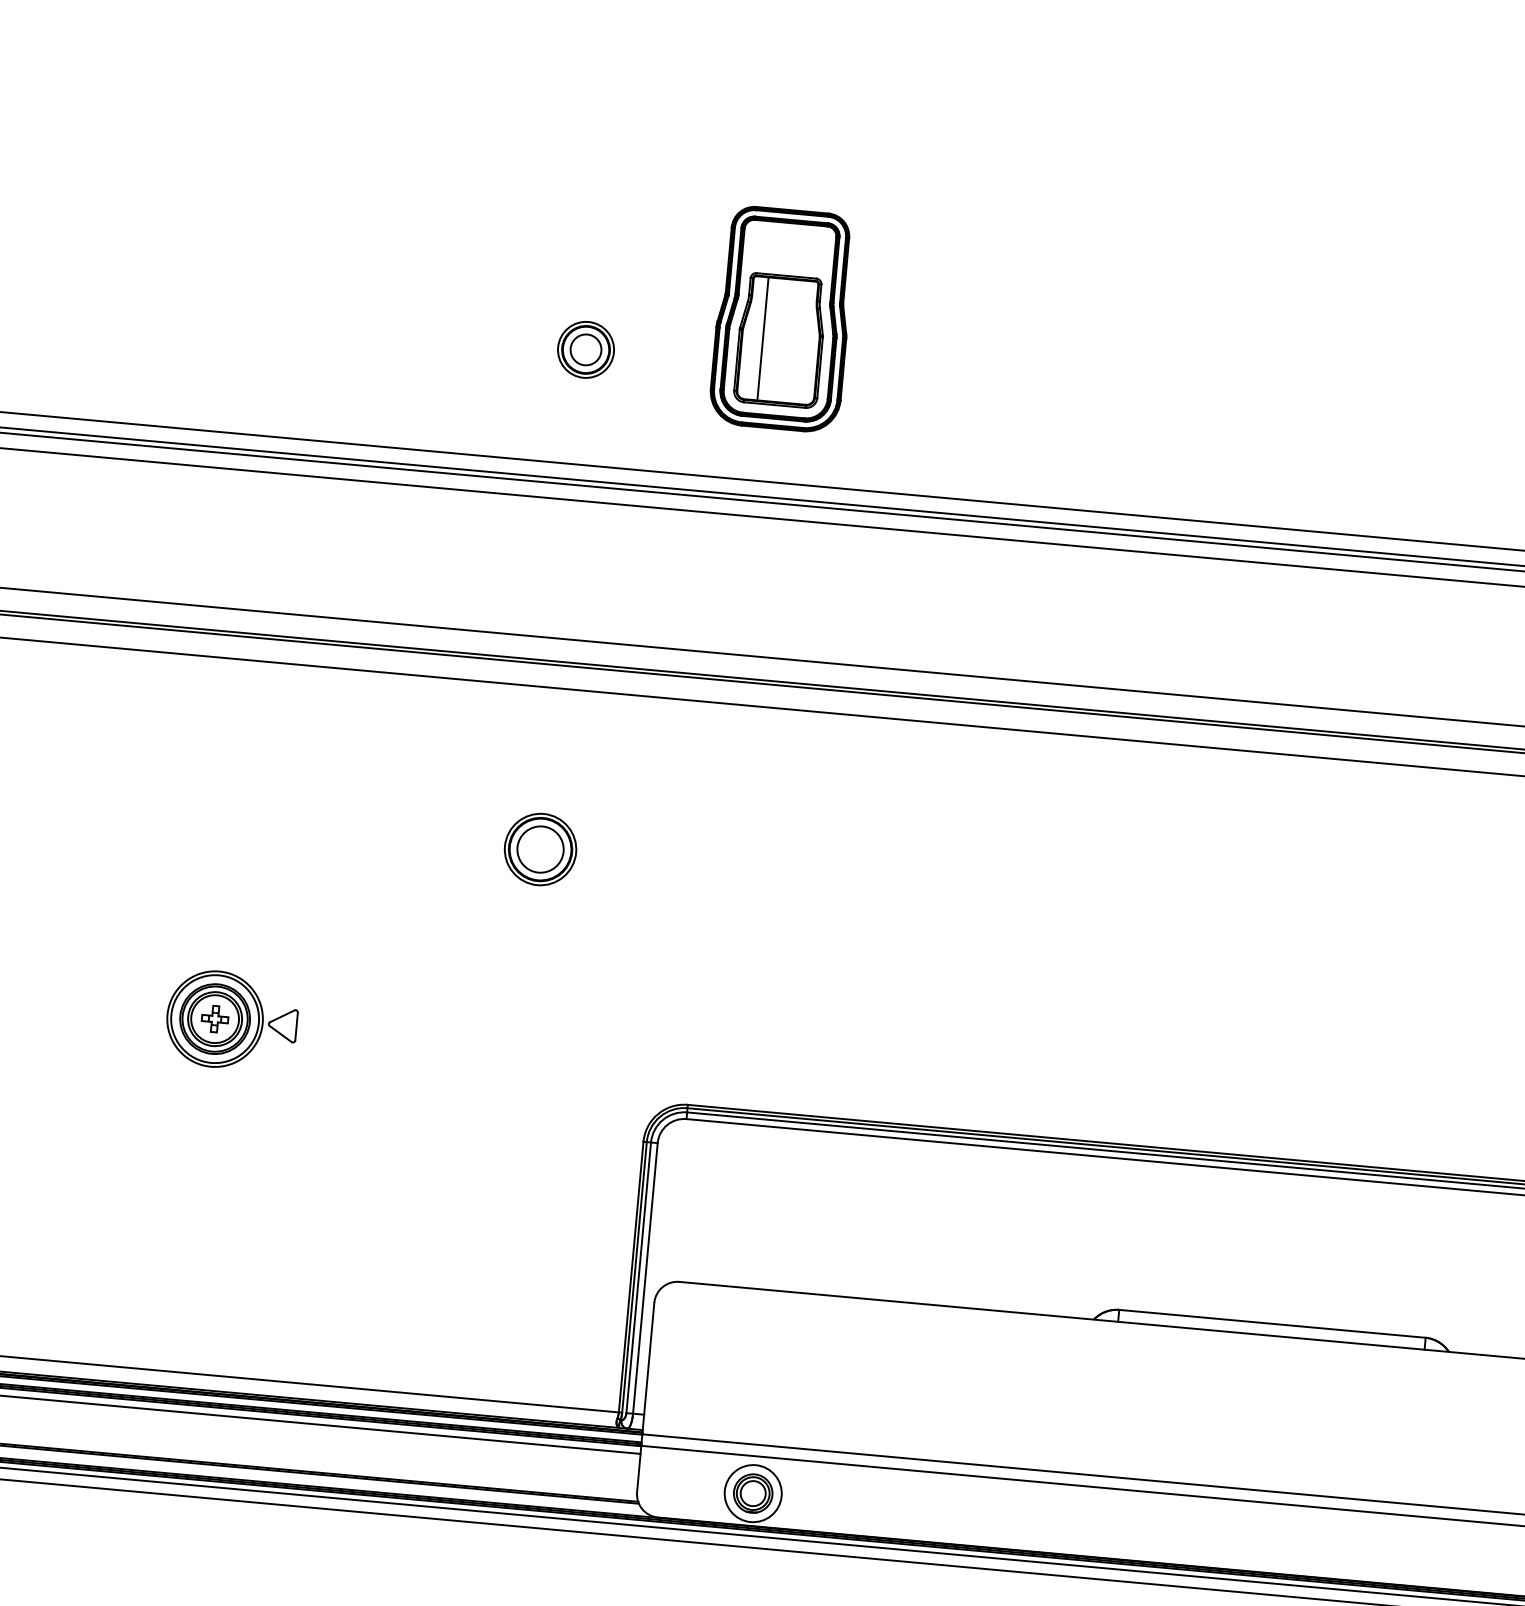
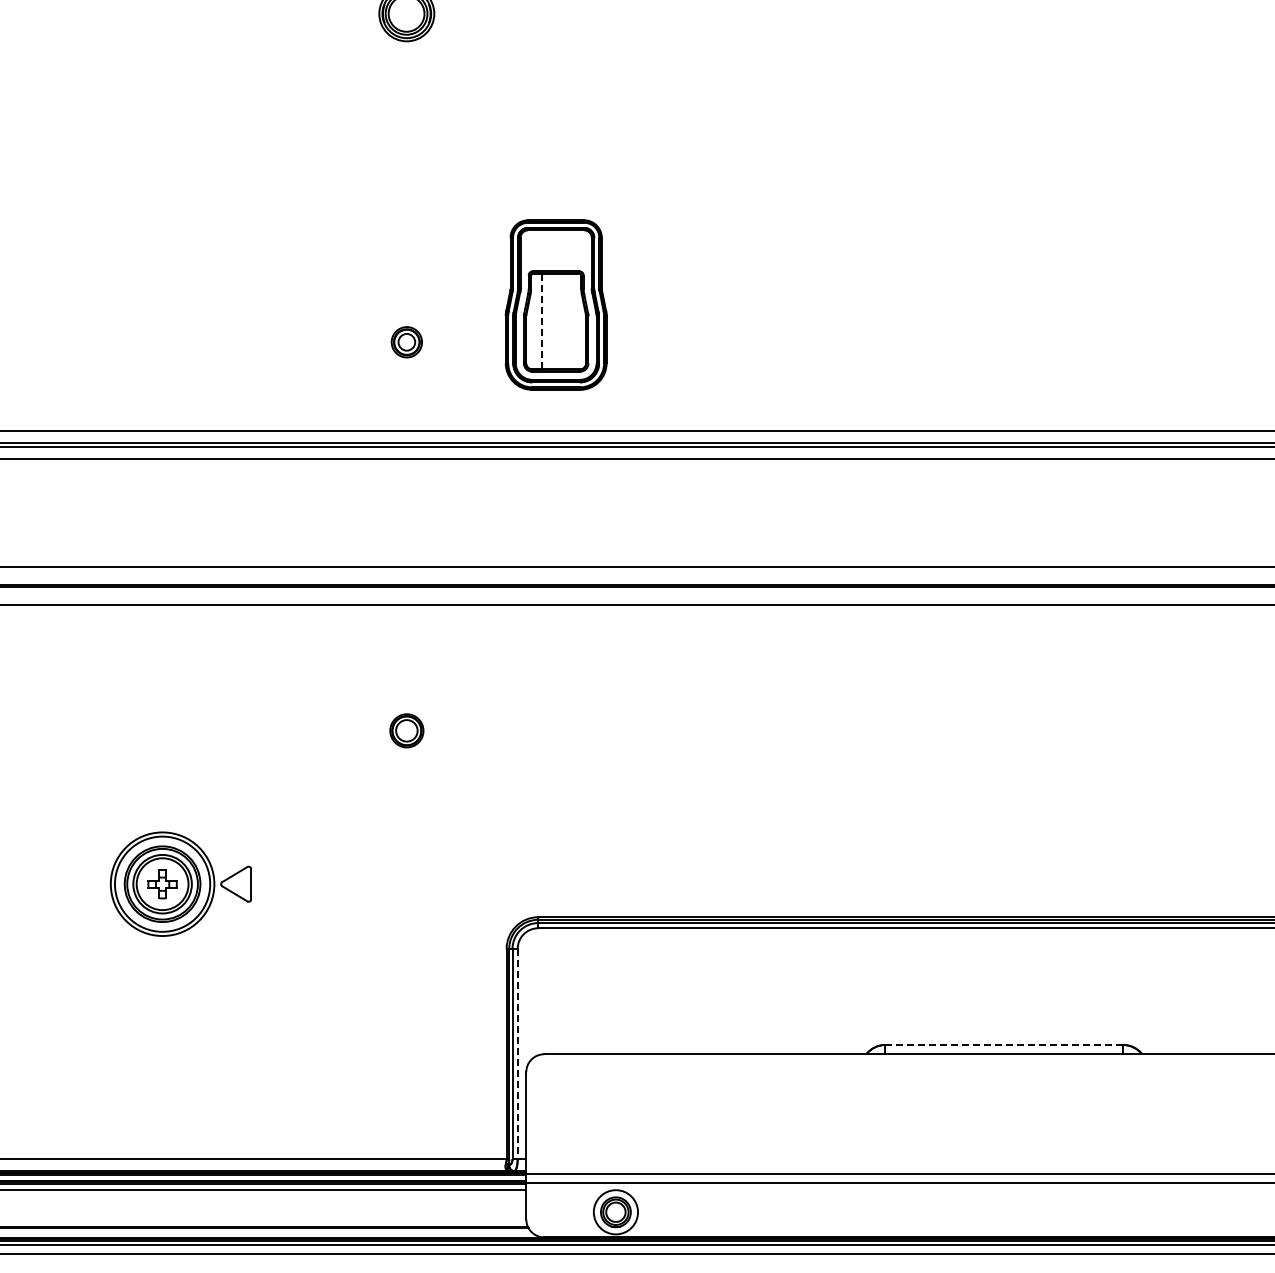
line: (763, 338) -> (542, 321), solid -> dashed
part: (585, 348) -> (406, 341), size x0.7
part: (540, 849) -> (406, 730), size x0.6
part: (231, 1020) -> (180, 884), size x1.4
line: (645, 1279) -> (517, 1054), solid -> dashed
line: (1272, 1323) -> (1004, 1044), solid -> dashed

